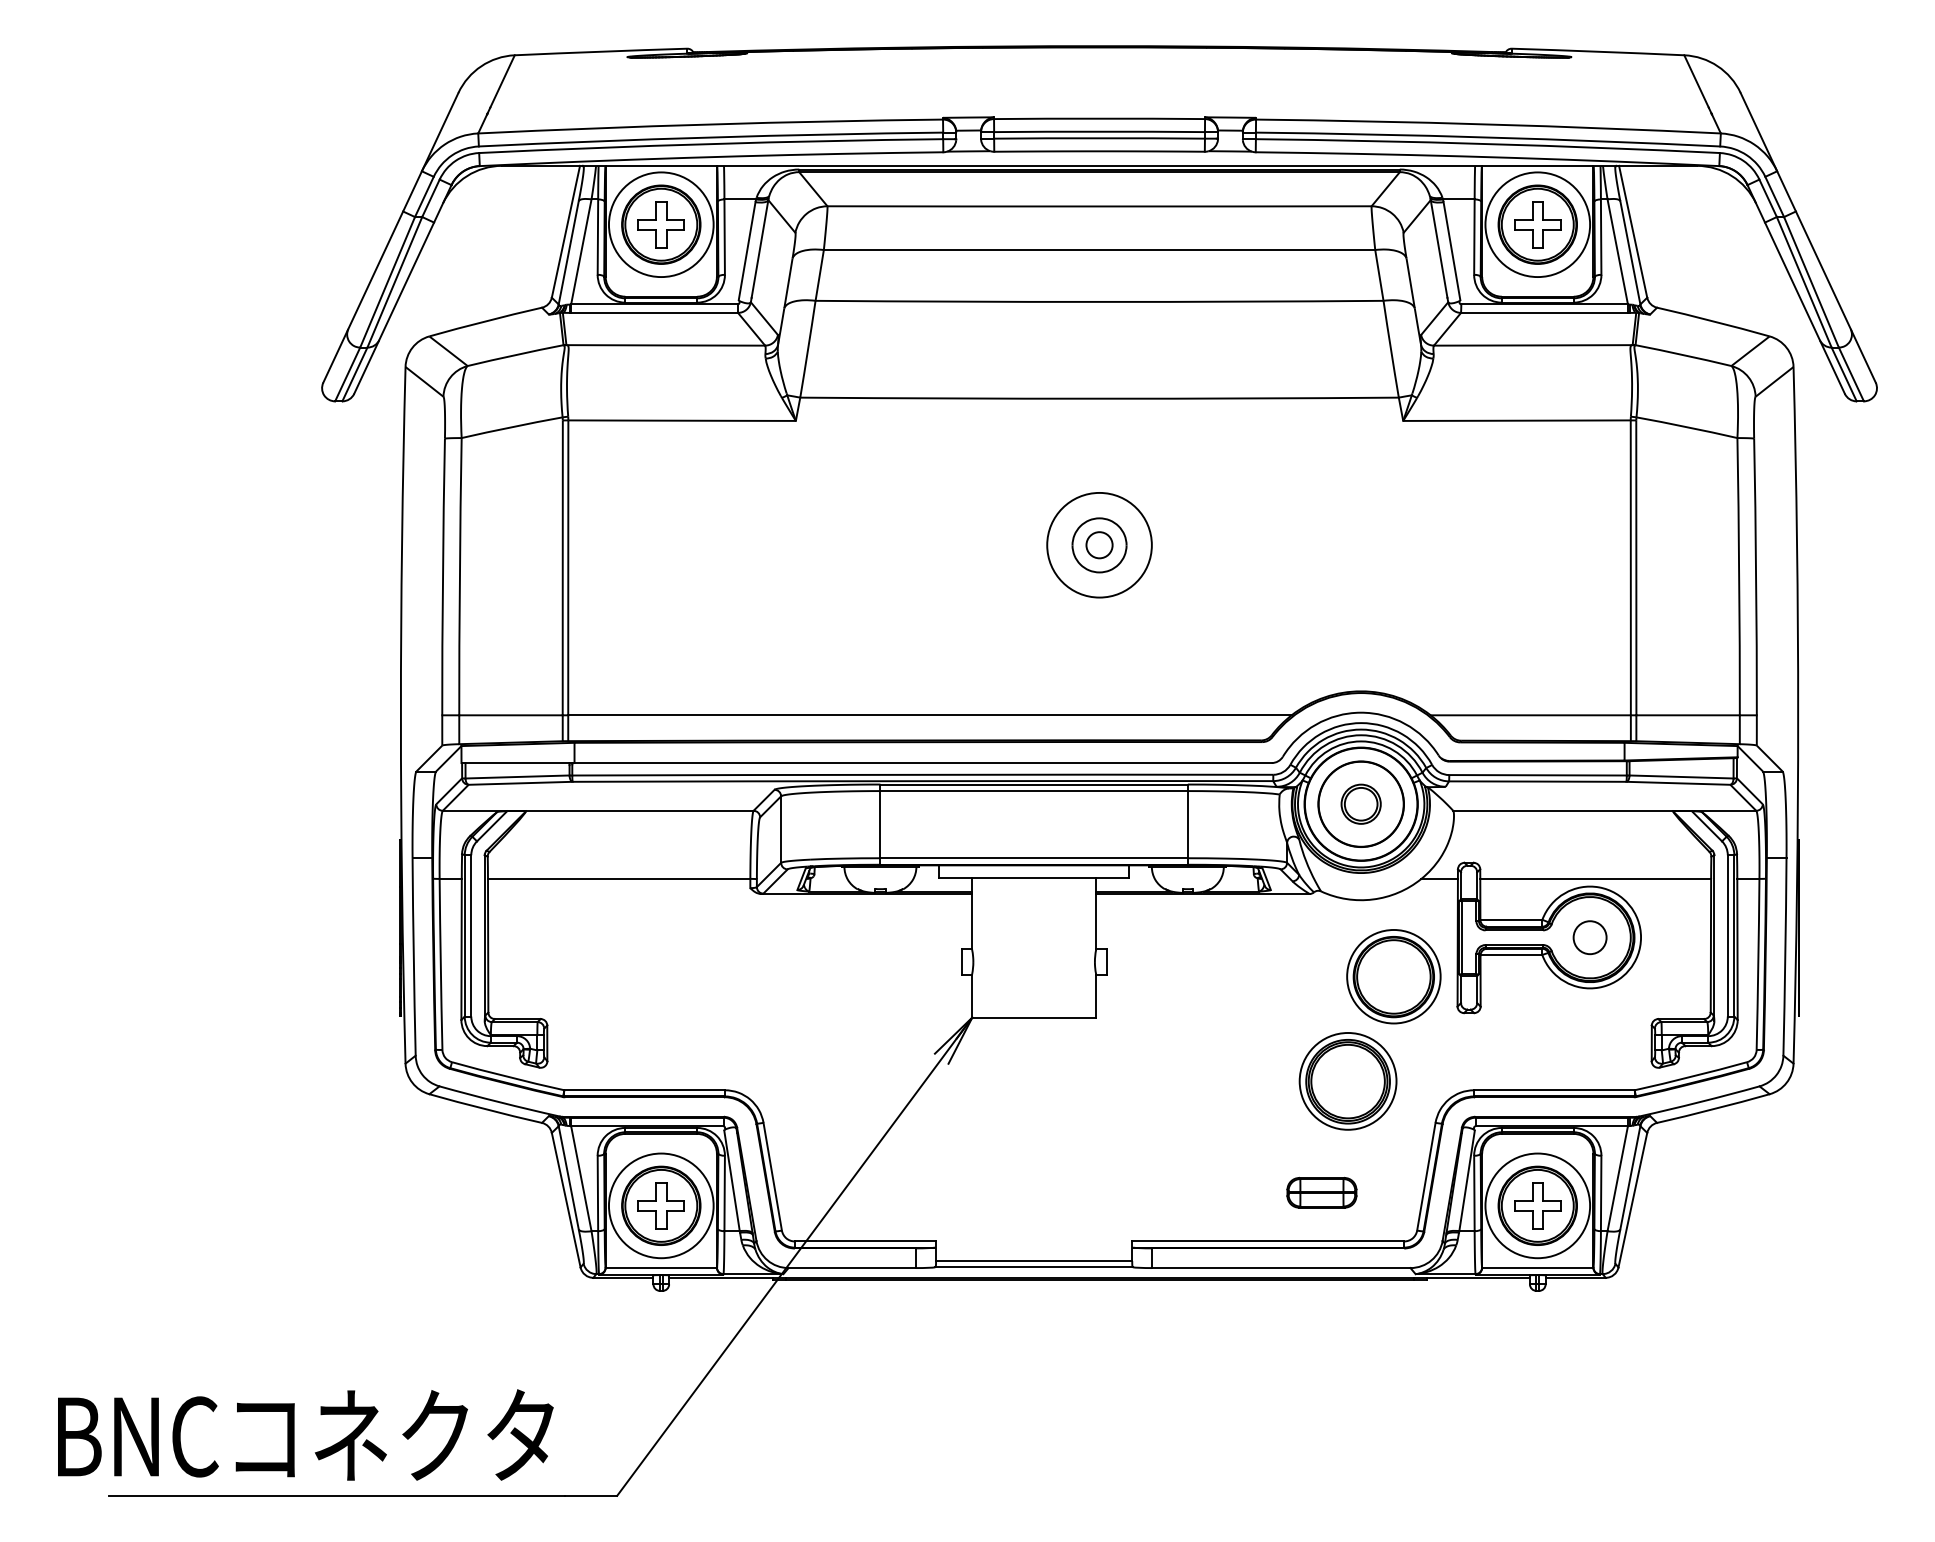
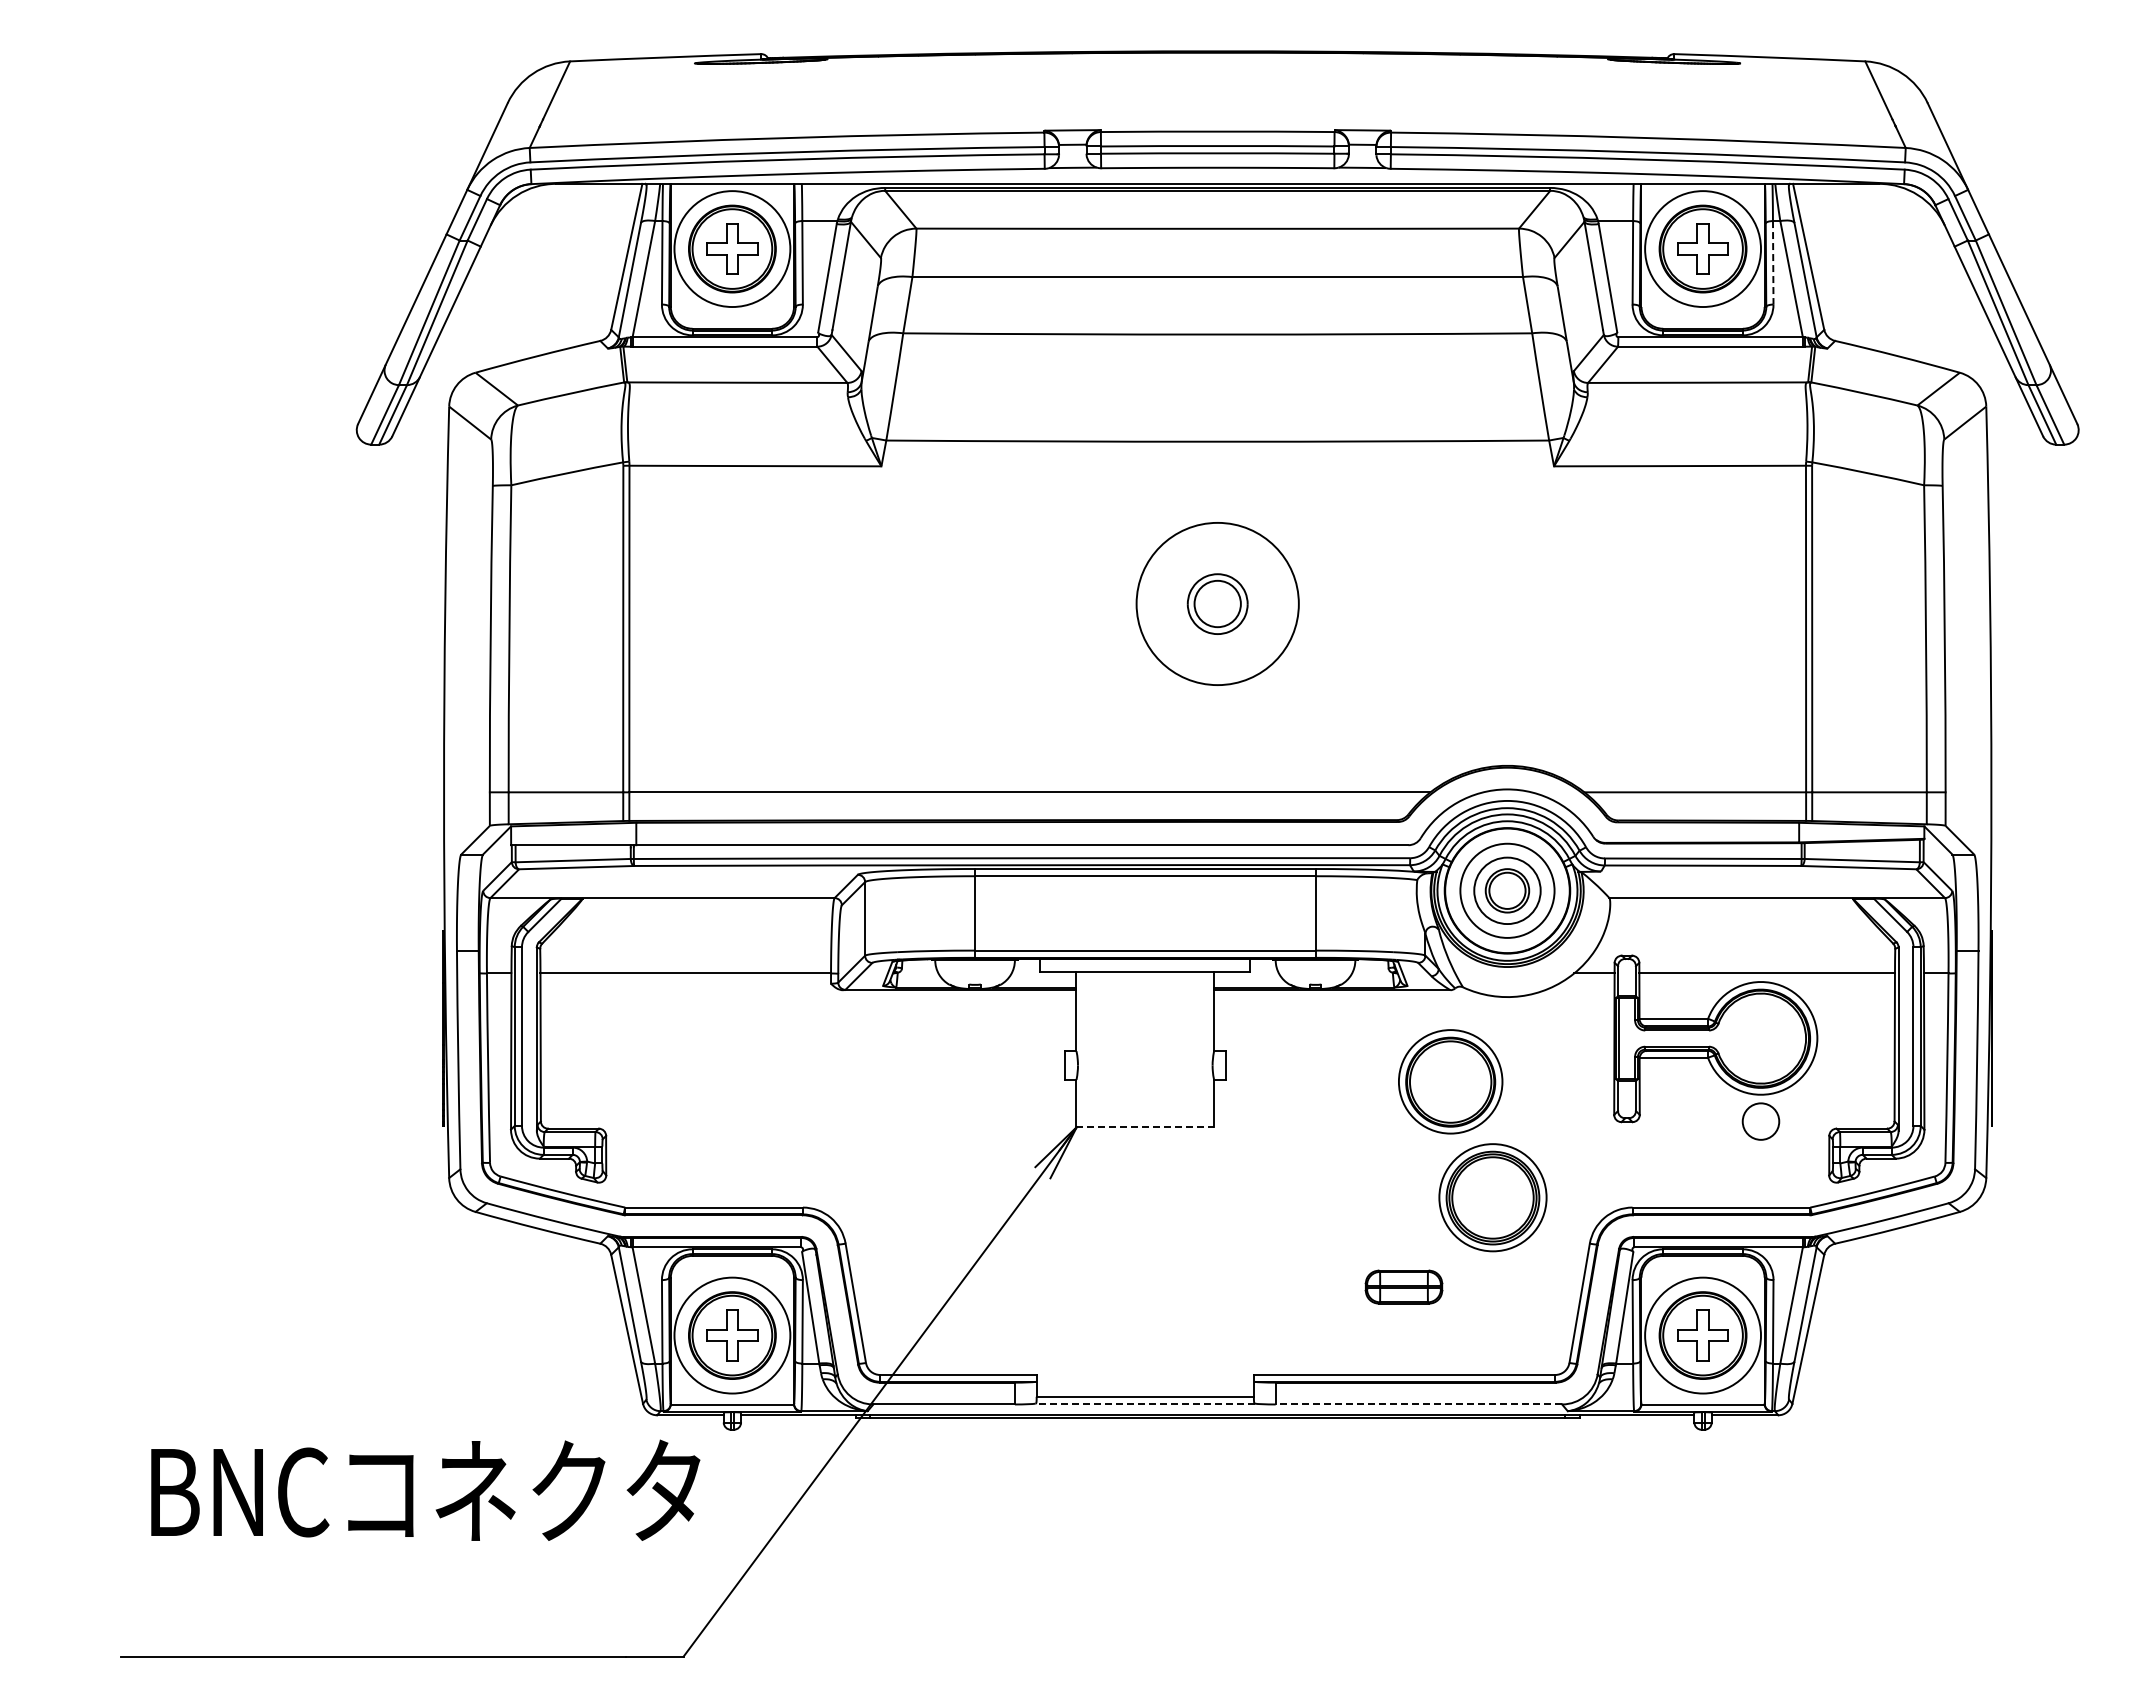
line: (1601, 236) -> (1773, 262), solid -> dashed
circle: (1099, 544) -> (1217, 603), size x1.4
circle: (1099, 544) -> (1217, 603), size x1.6
circle: (1361, 803) -> (1507, 890), size x0.7
circle: (1589, 937) -> (1760, 1121), moved
part: (1393, 976) -> (1450, 1081), moved
line: (1034, 1017) -> (1145, 1126), solid -> dashed
part: (1321, 1192) -> (1403, 1286), moved
line: (1034, 1267) -> (1145, 1403), solid -> dashed
line: (1280, 1268) -> (1418, 1404), solid -> dashed
text: (305, 1434) -> (425, 1489), moved

